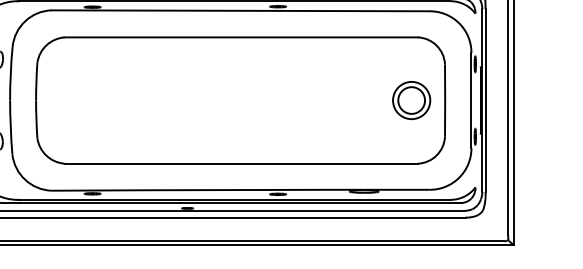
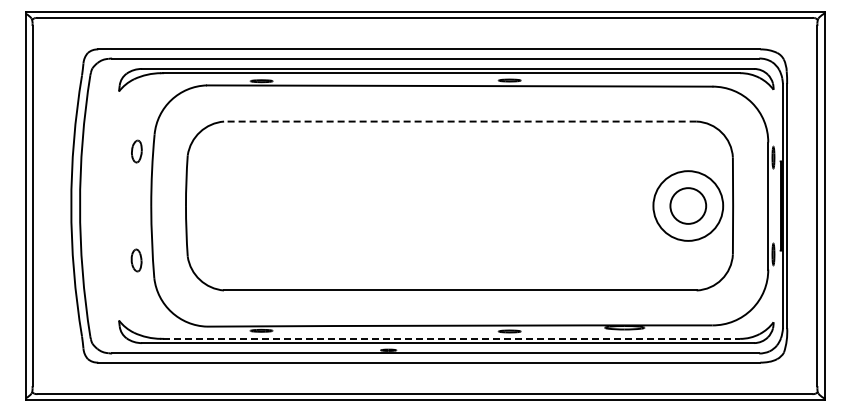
line: (240, 37) -> (459, 121), solid -> dashed
circle: (411, 100) -> (688, 205), size x1.4
line: (235, 199) -> (452, 338), solid -> dashed

